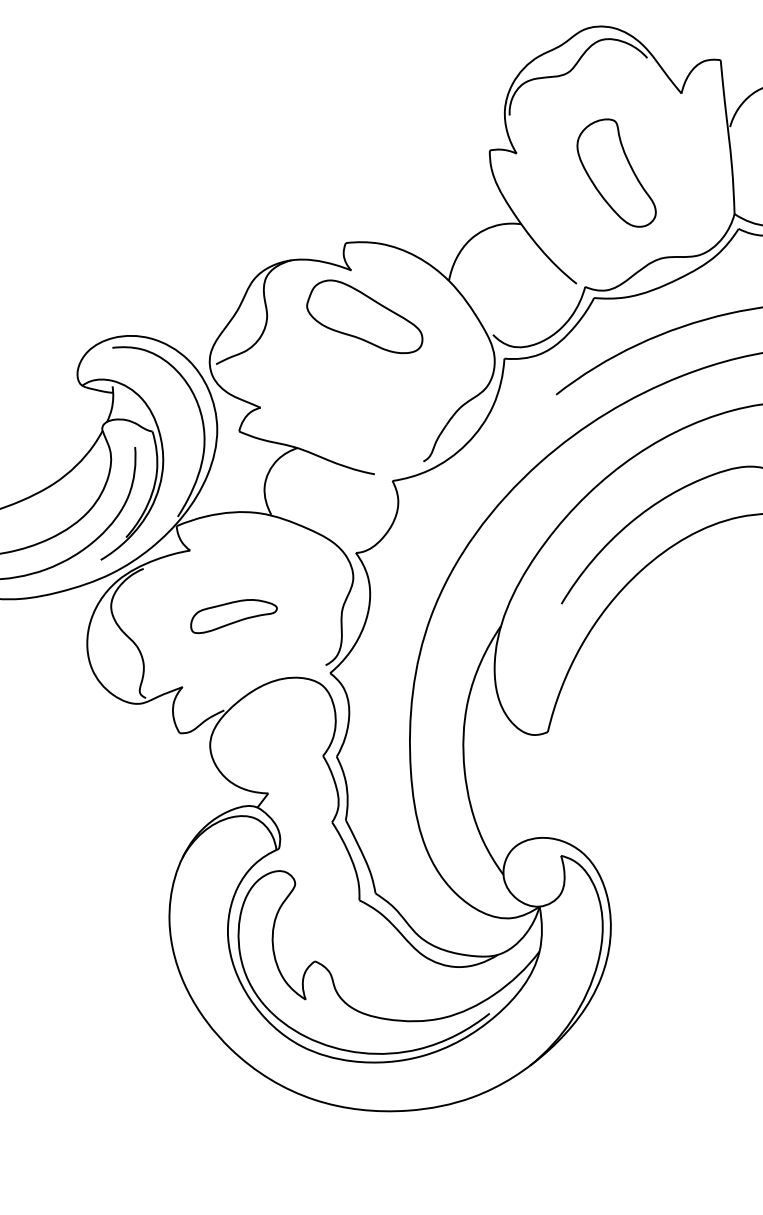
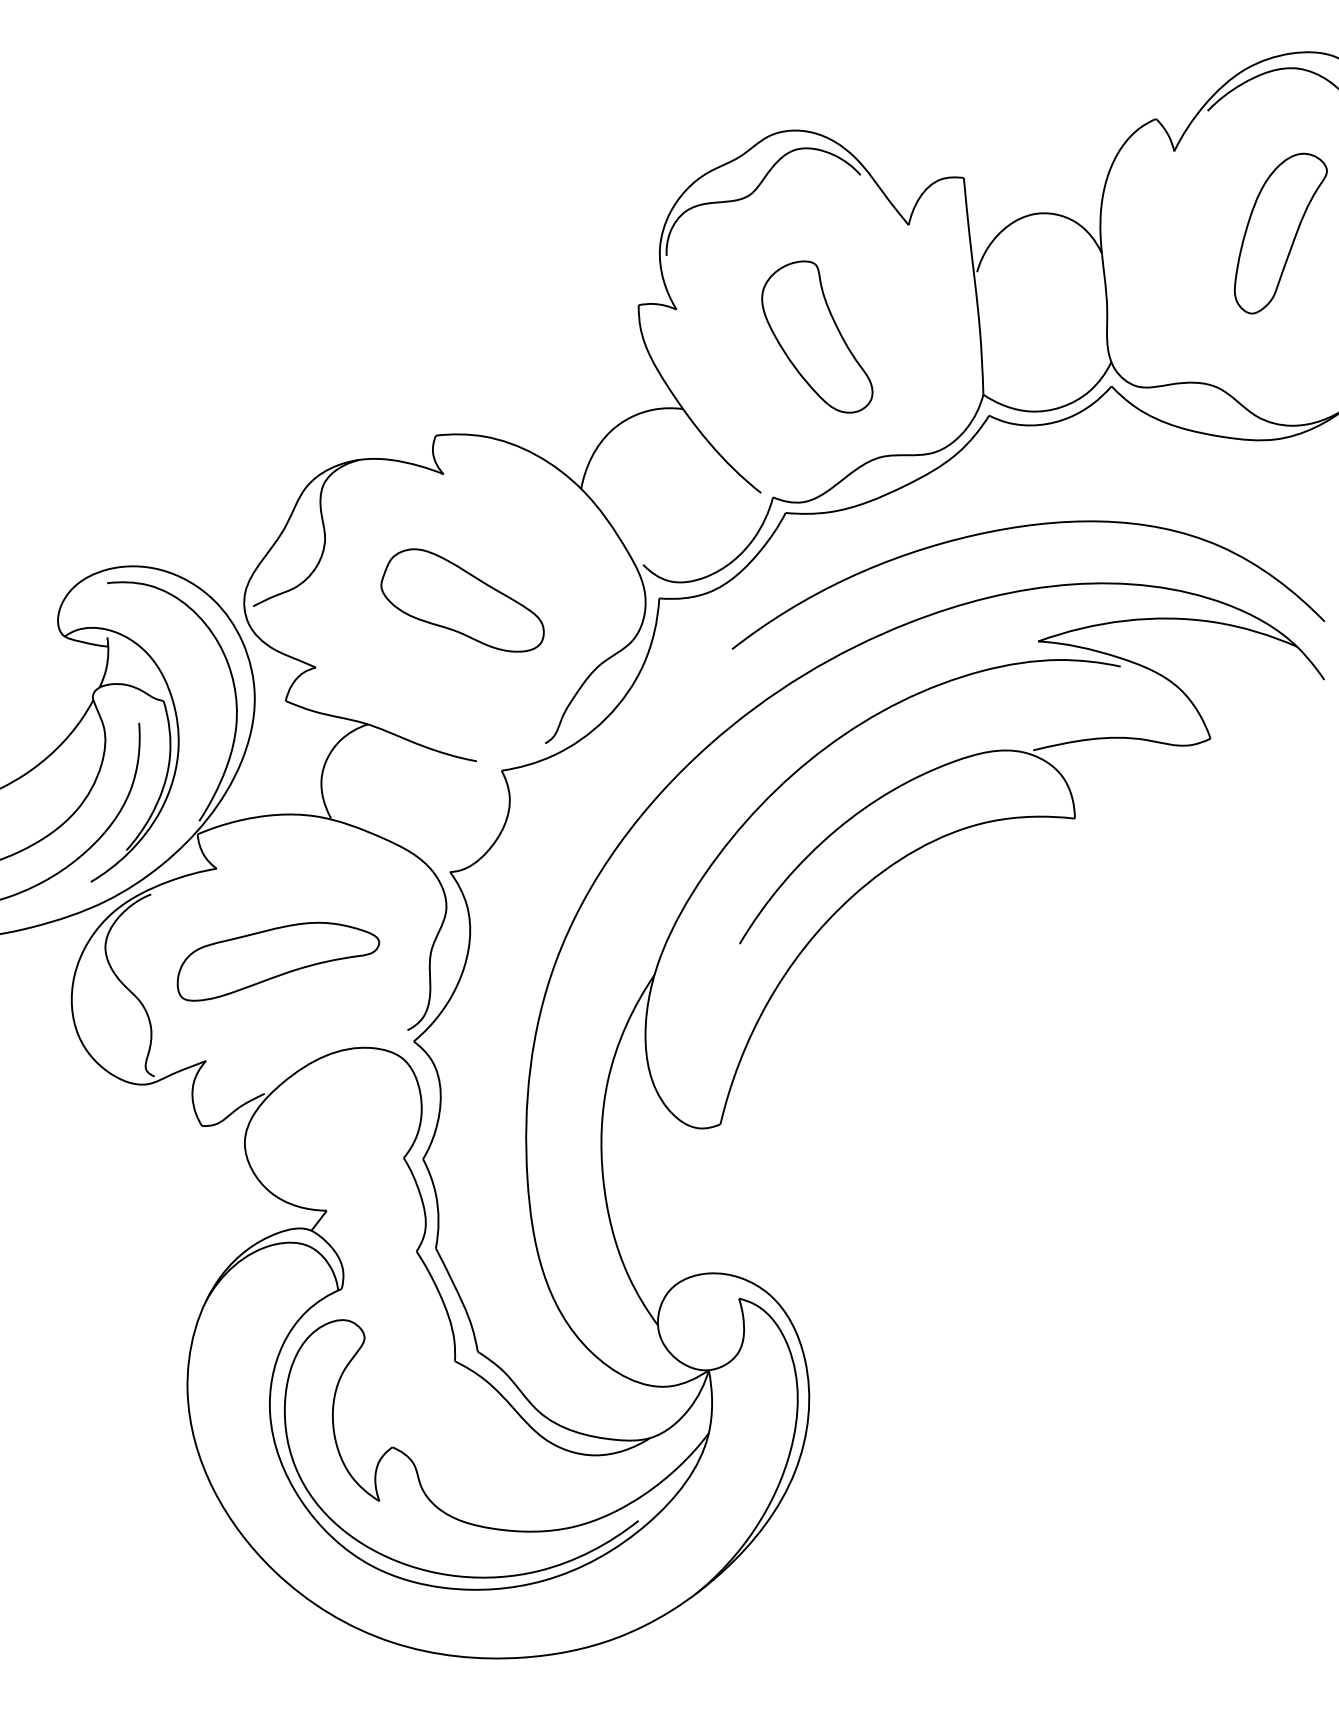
part: (364, 316) -> (462, 600), moved
part: (234, 616) -> (278, 961), size x1.67

